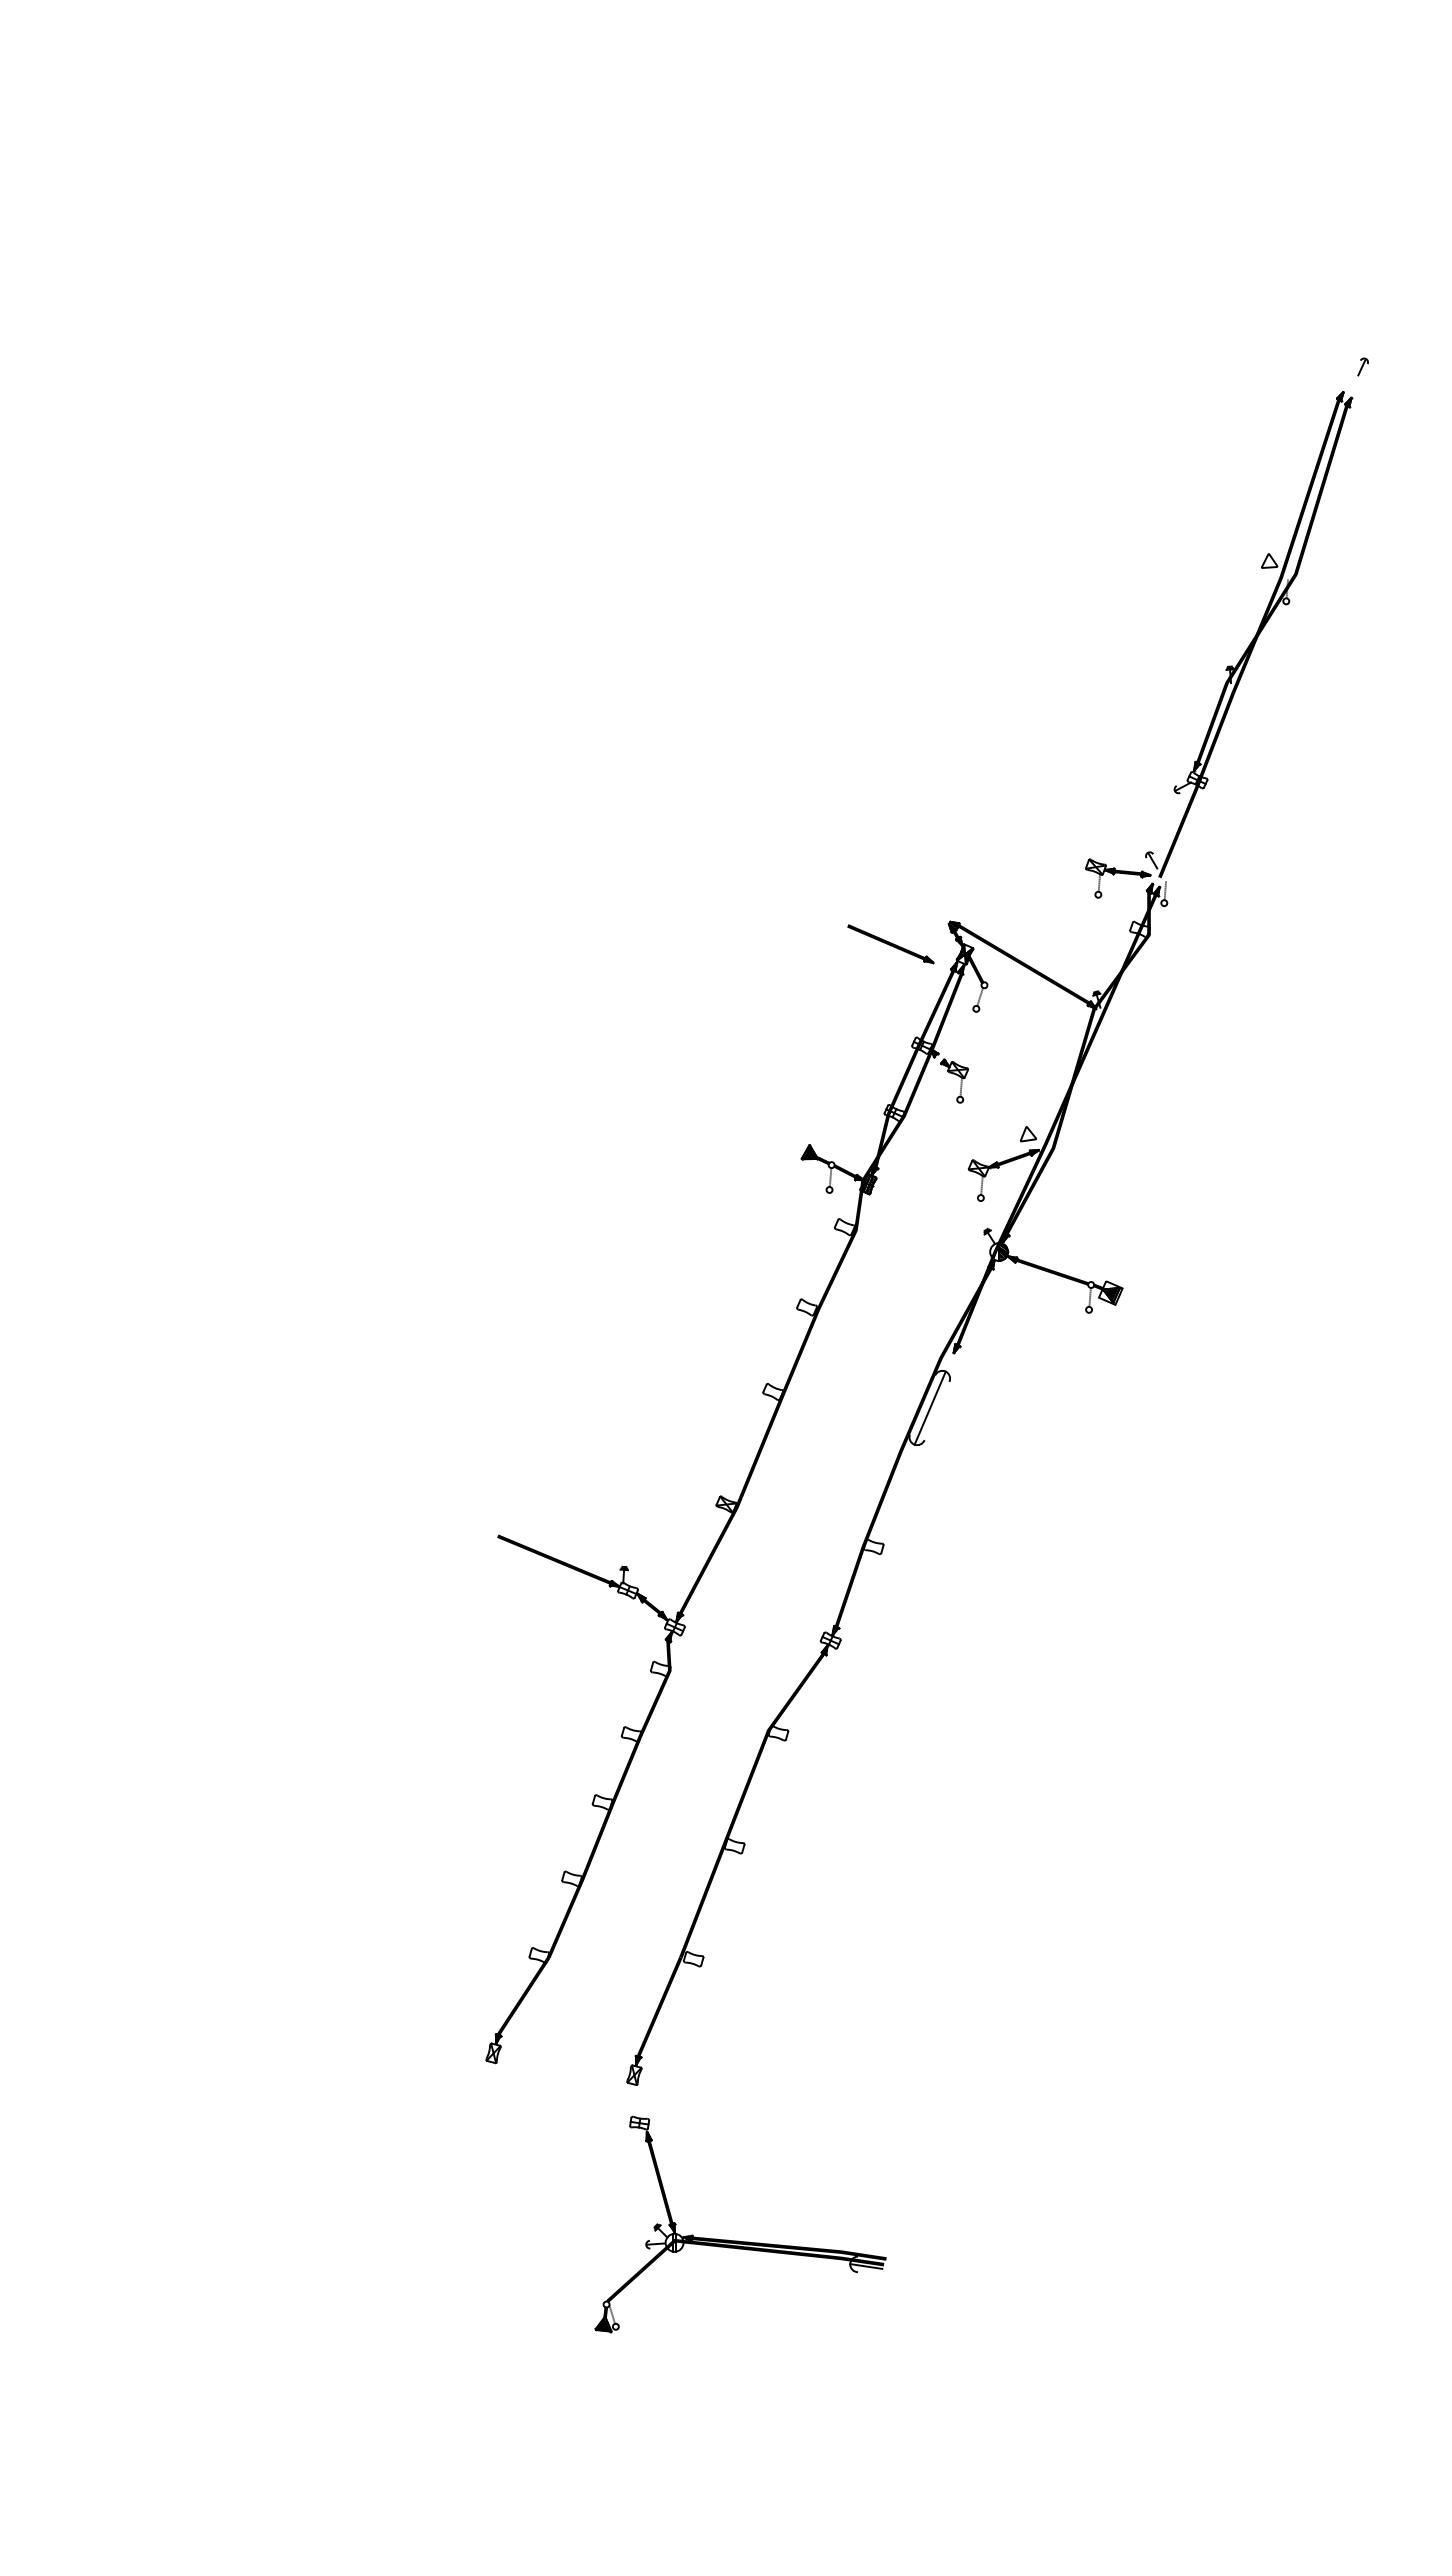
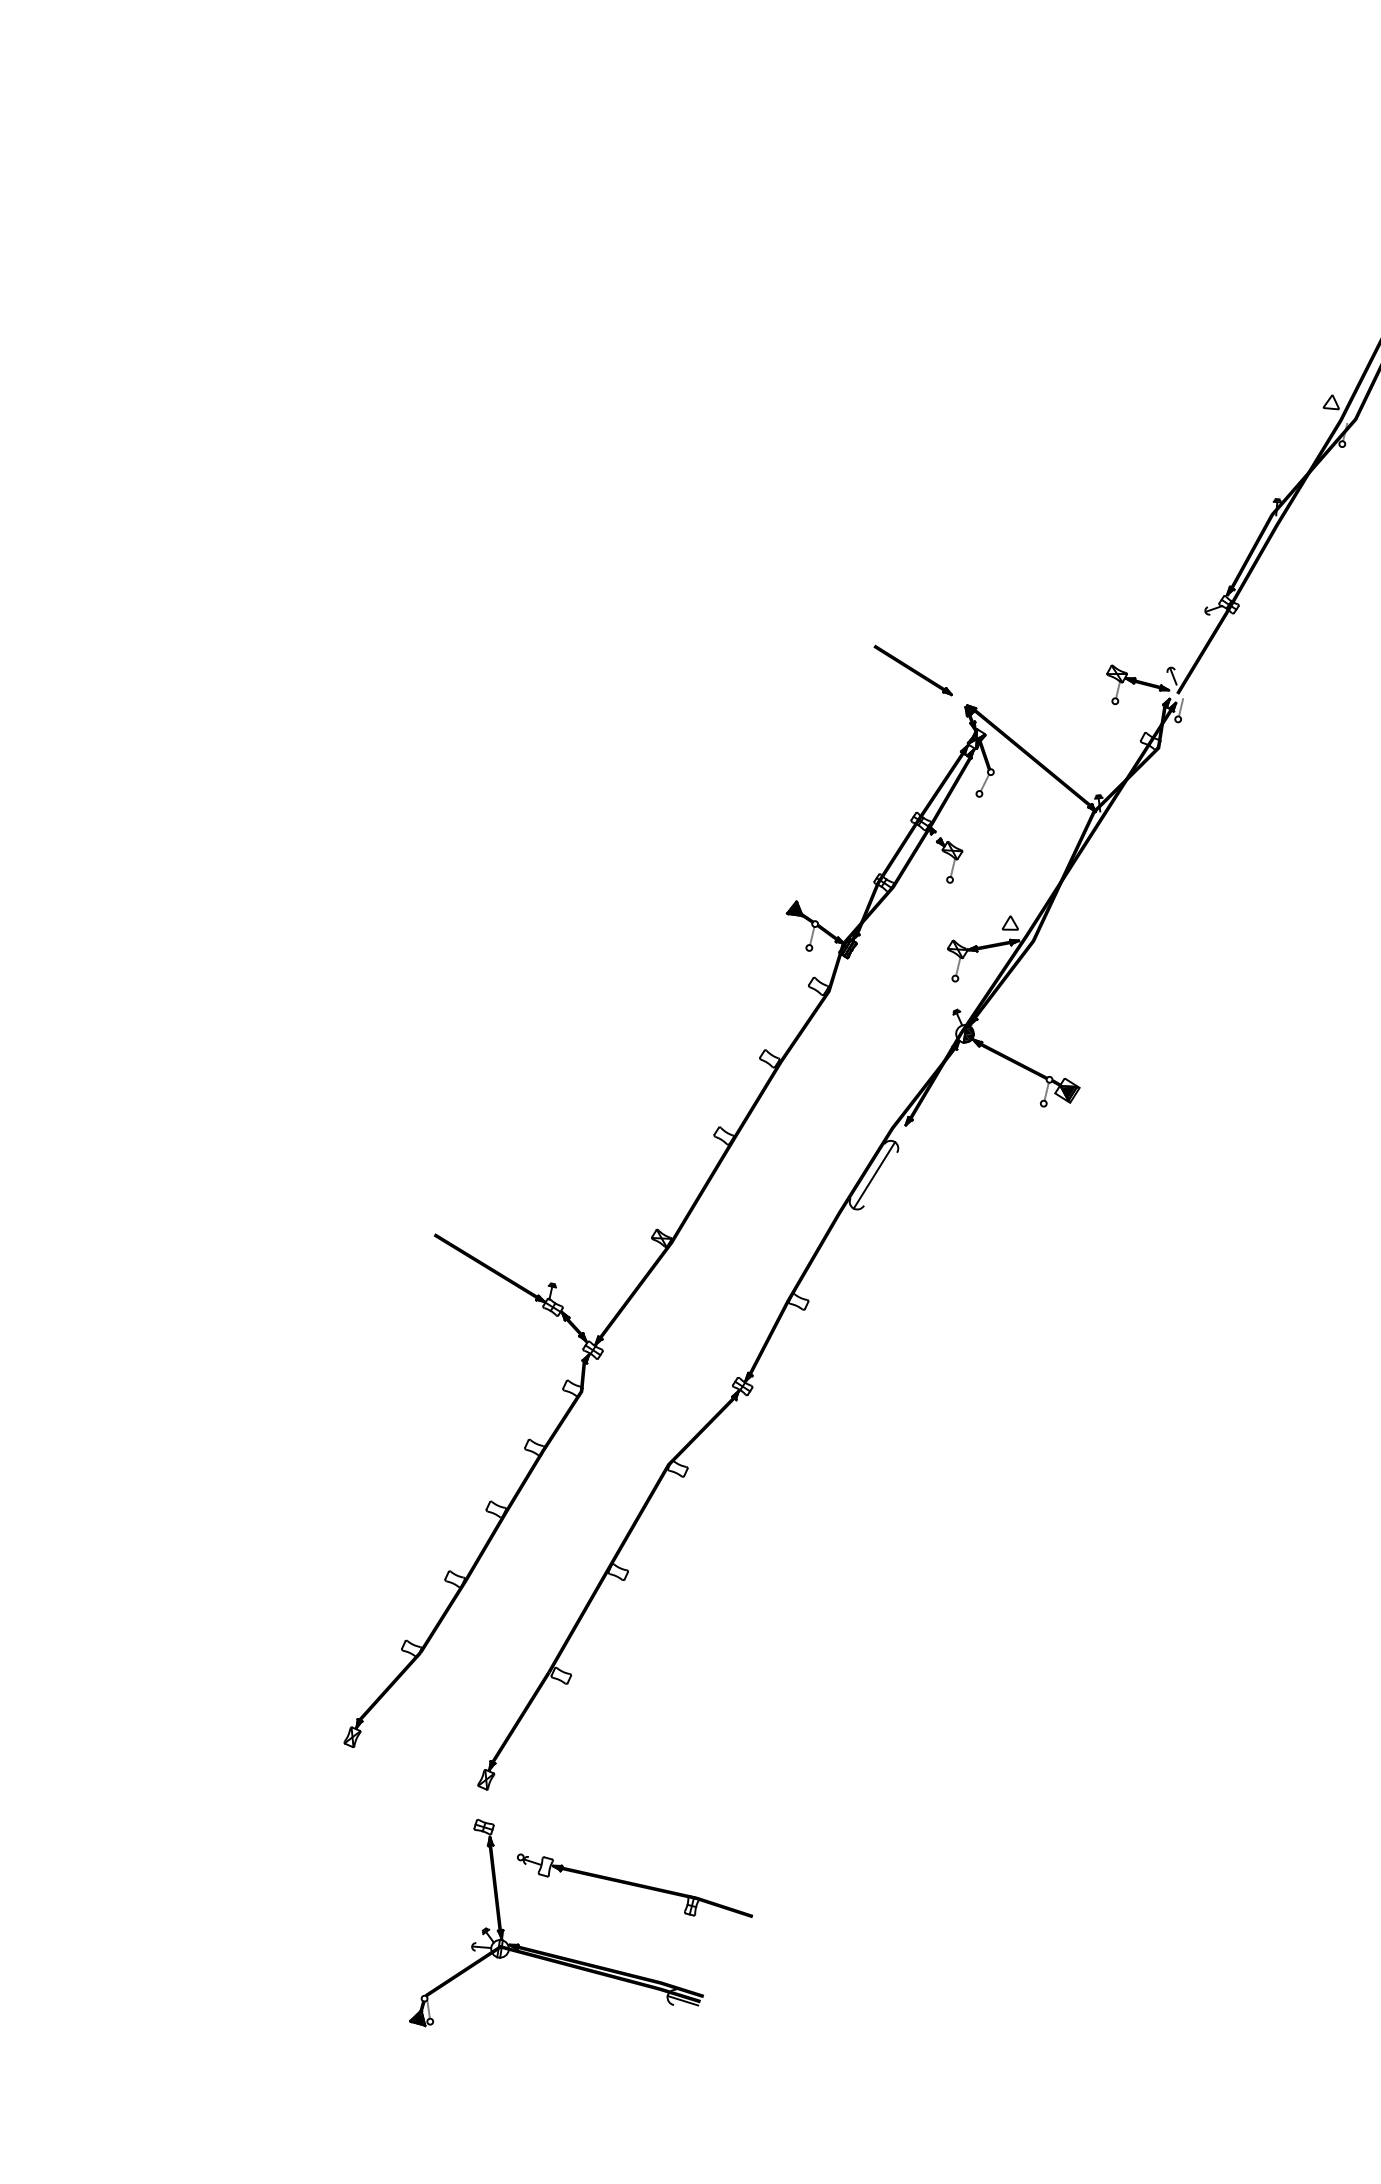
part: (890, 944) -> (912, 670), moved
part: (800, 2161) -> (634, 1888), added

